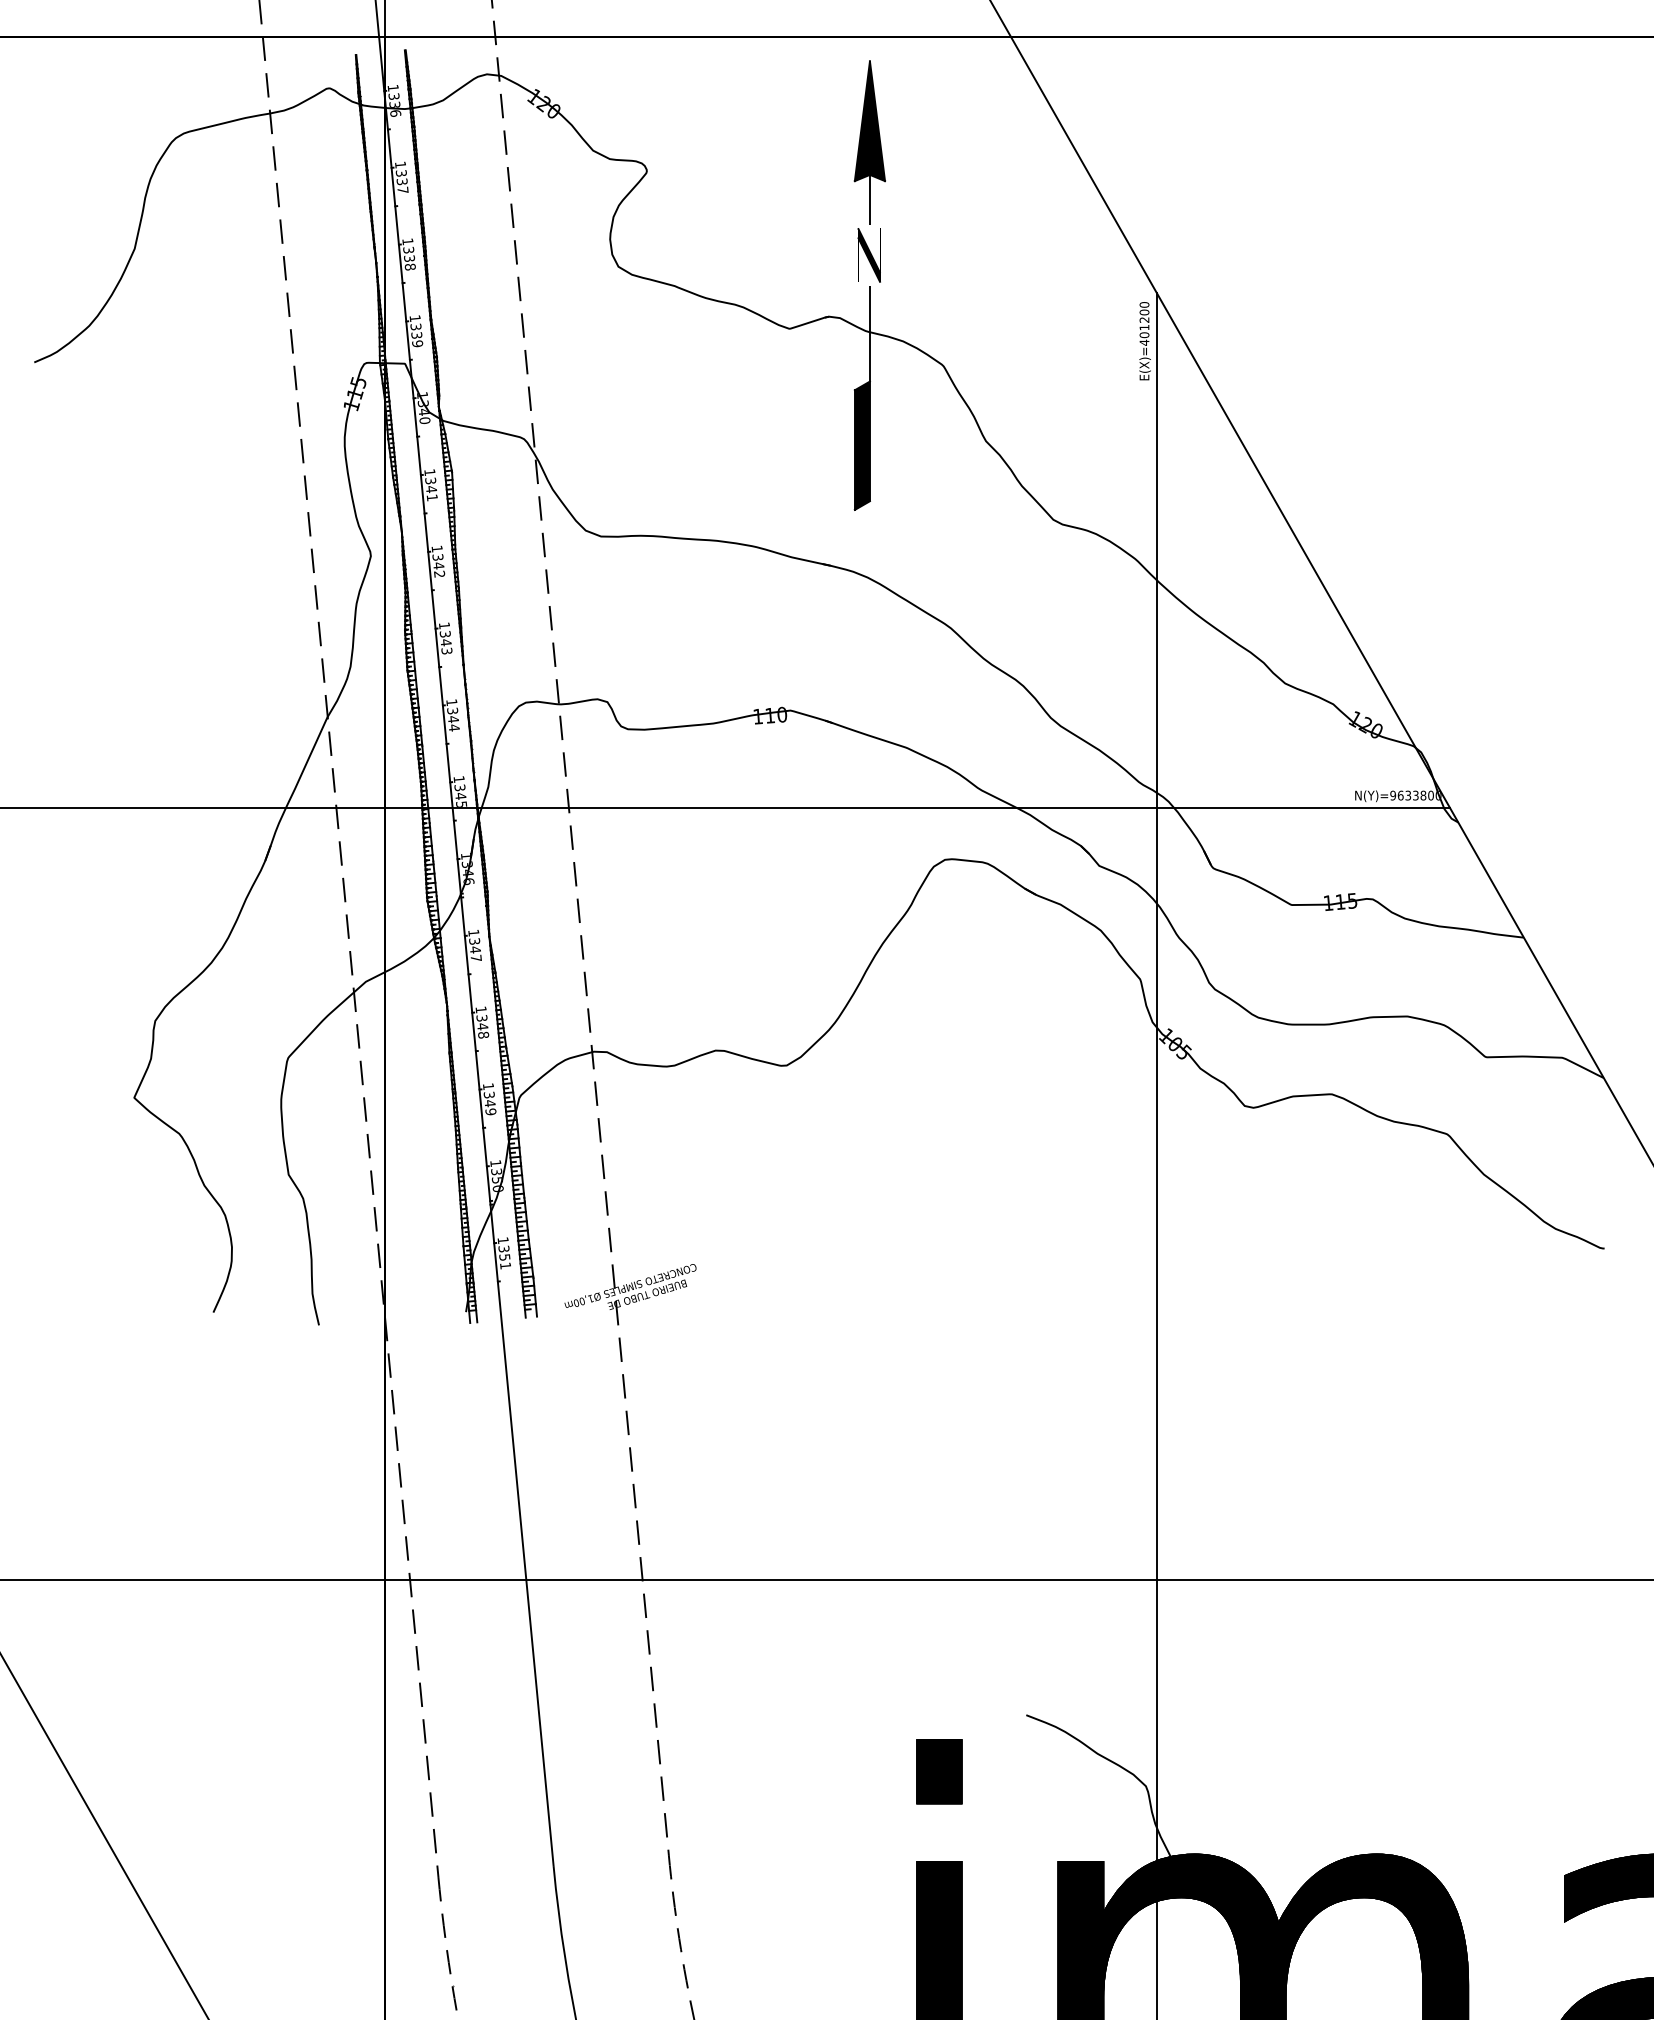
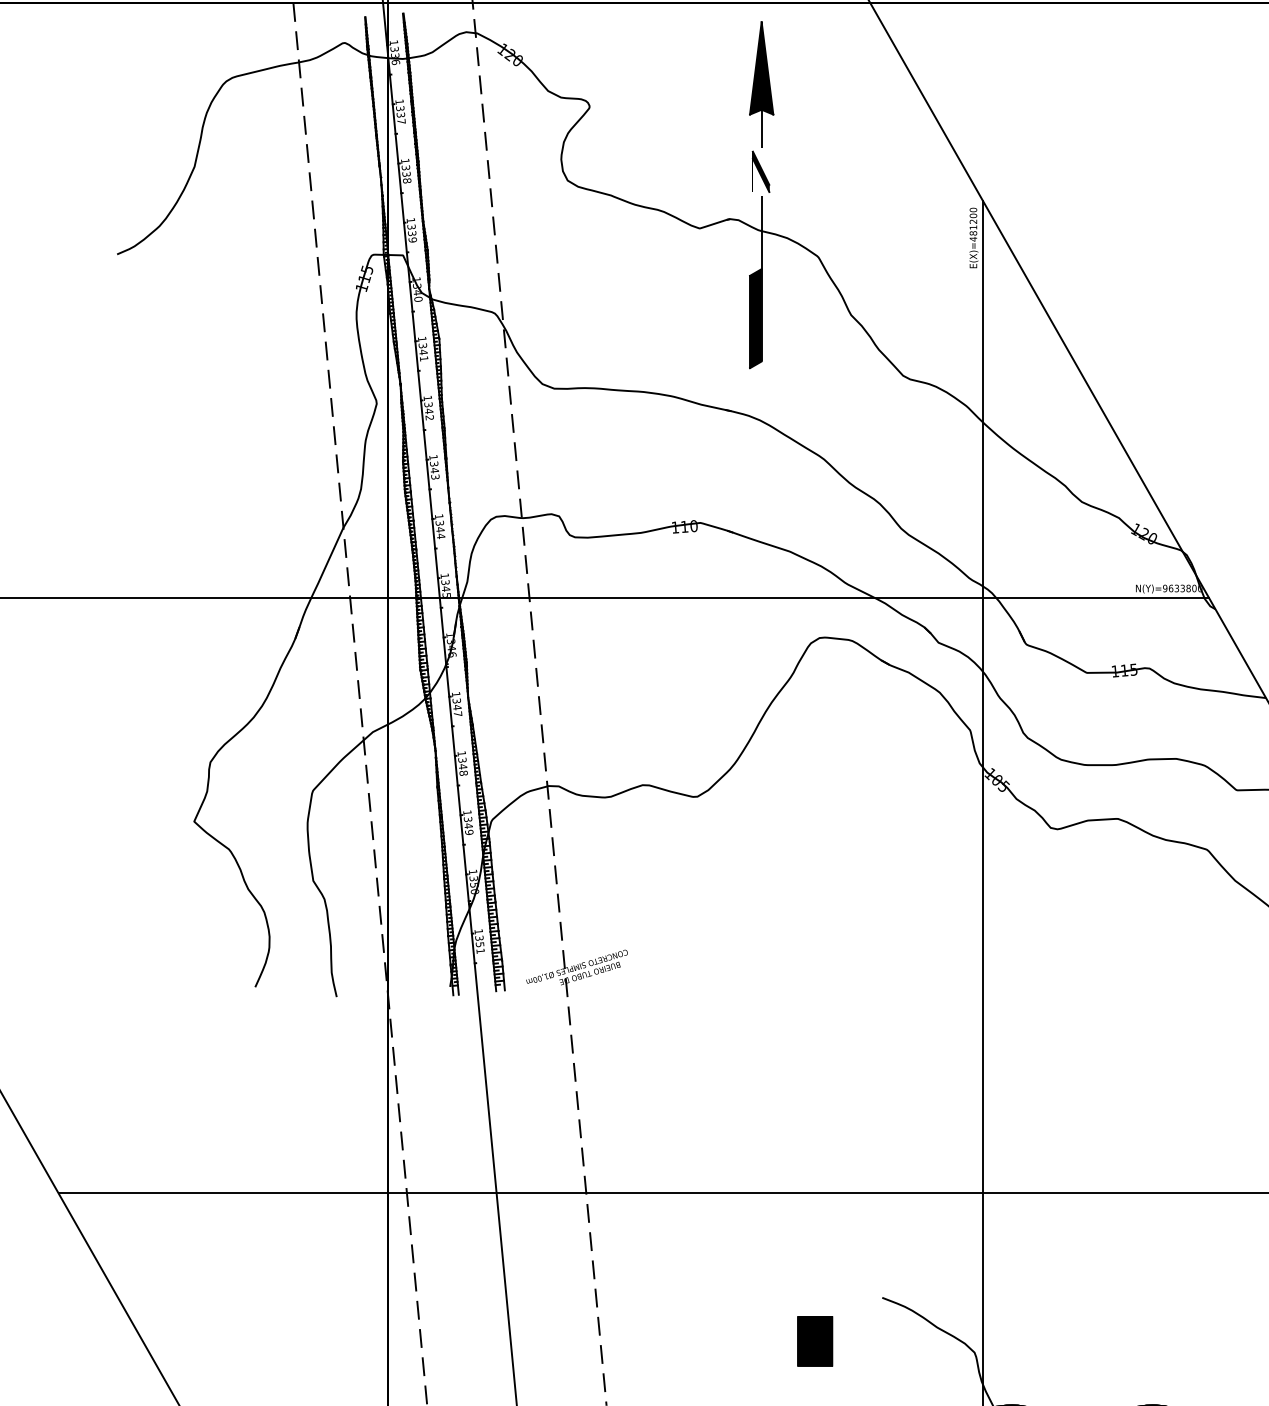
text: (1144, 335) -> (973, 233), E(X)=401200 -> E(X)=481200

